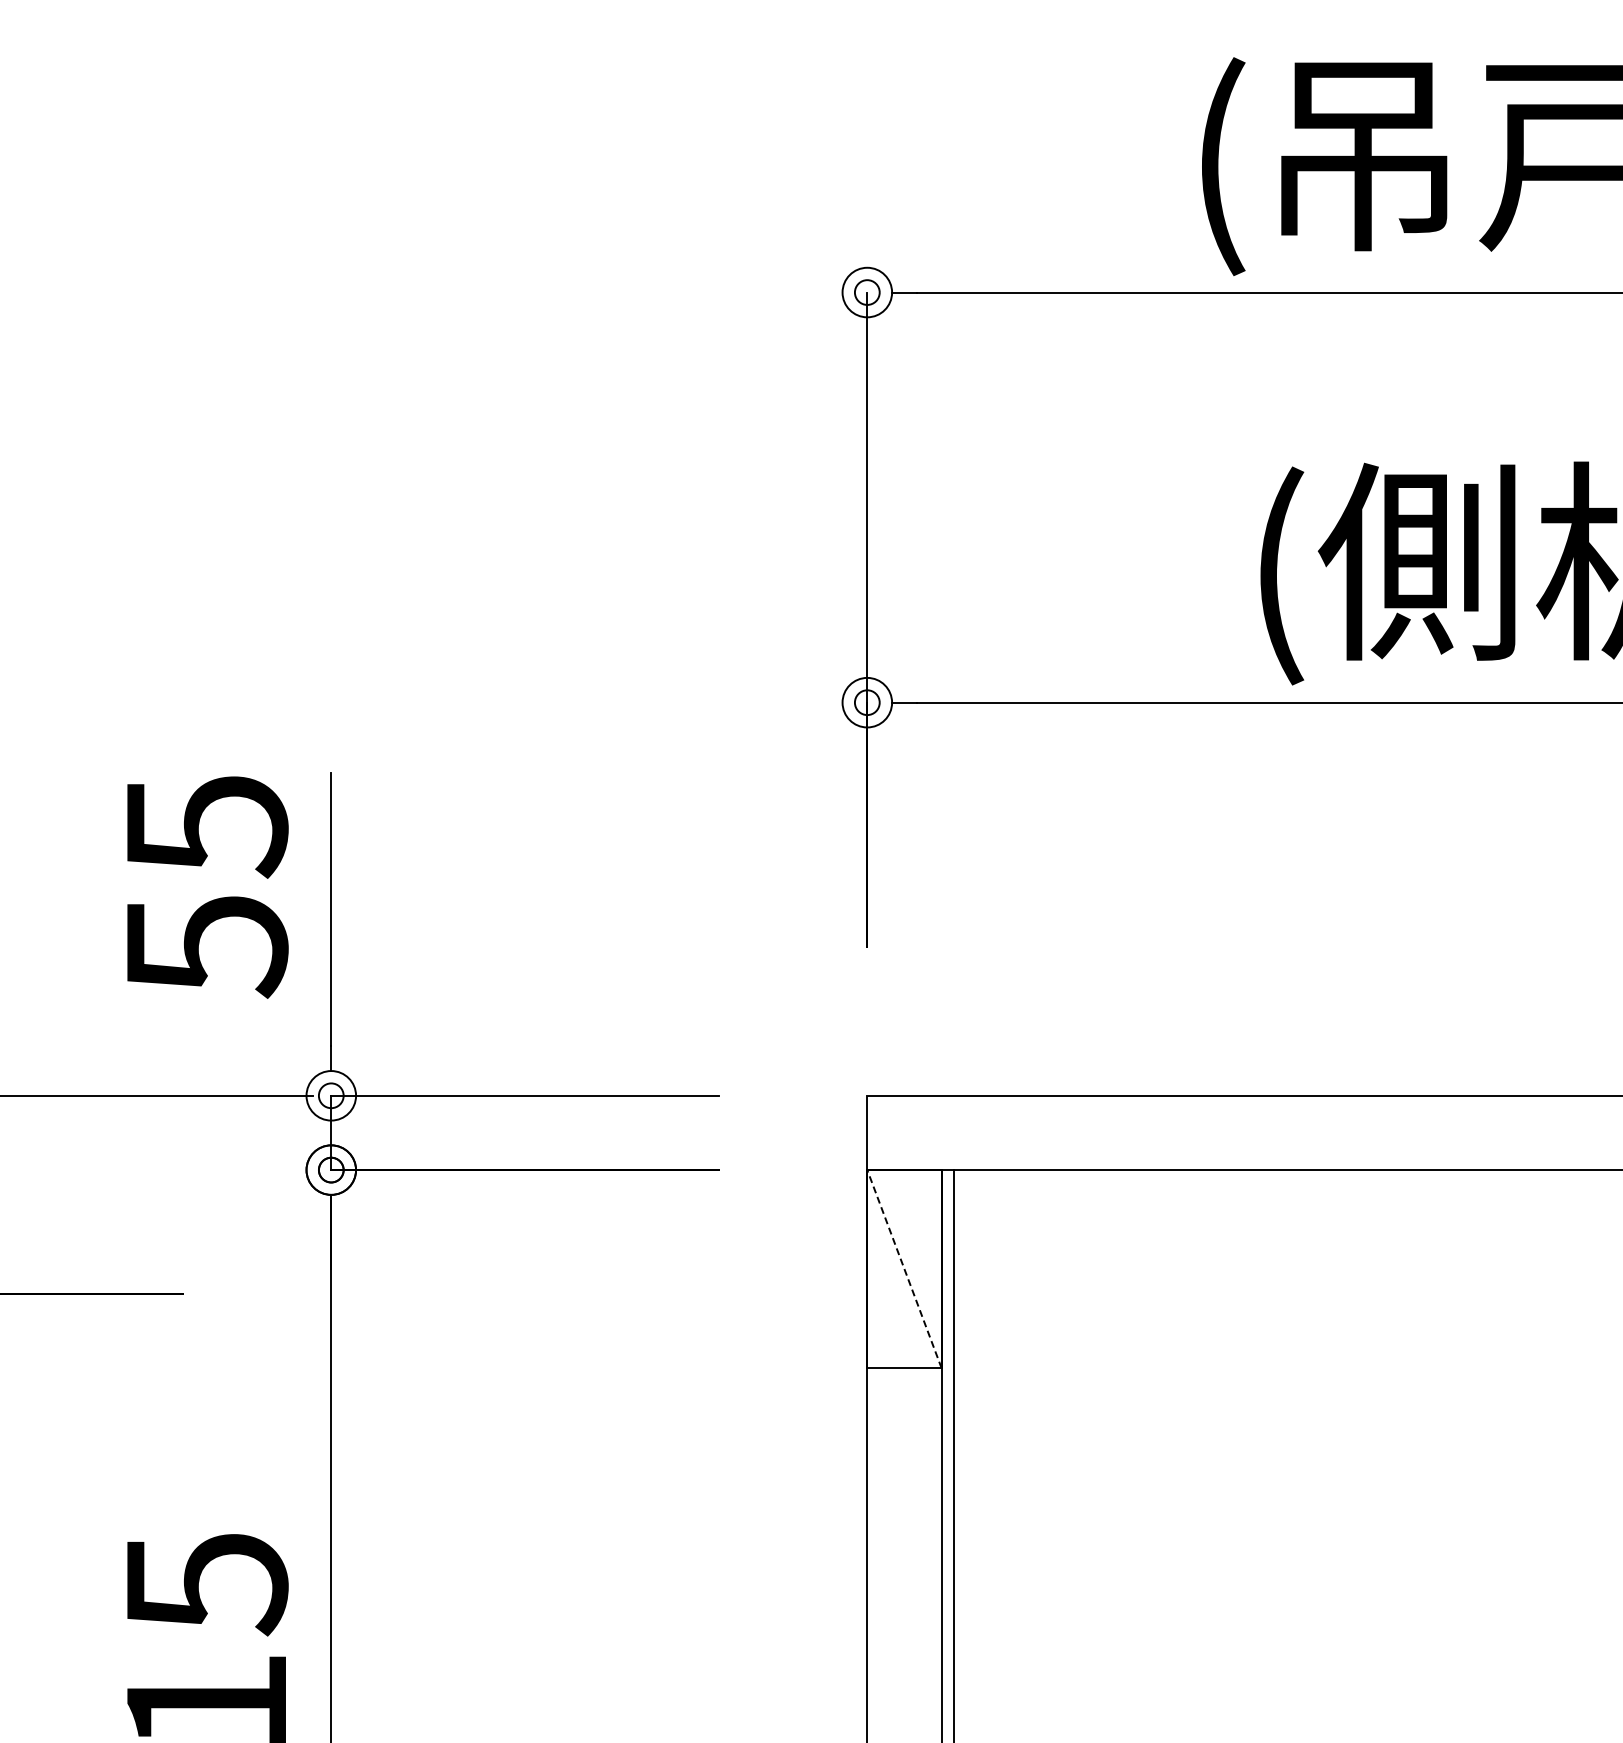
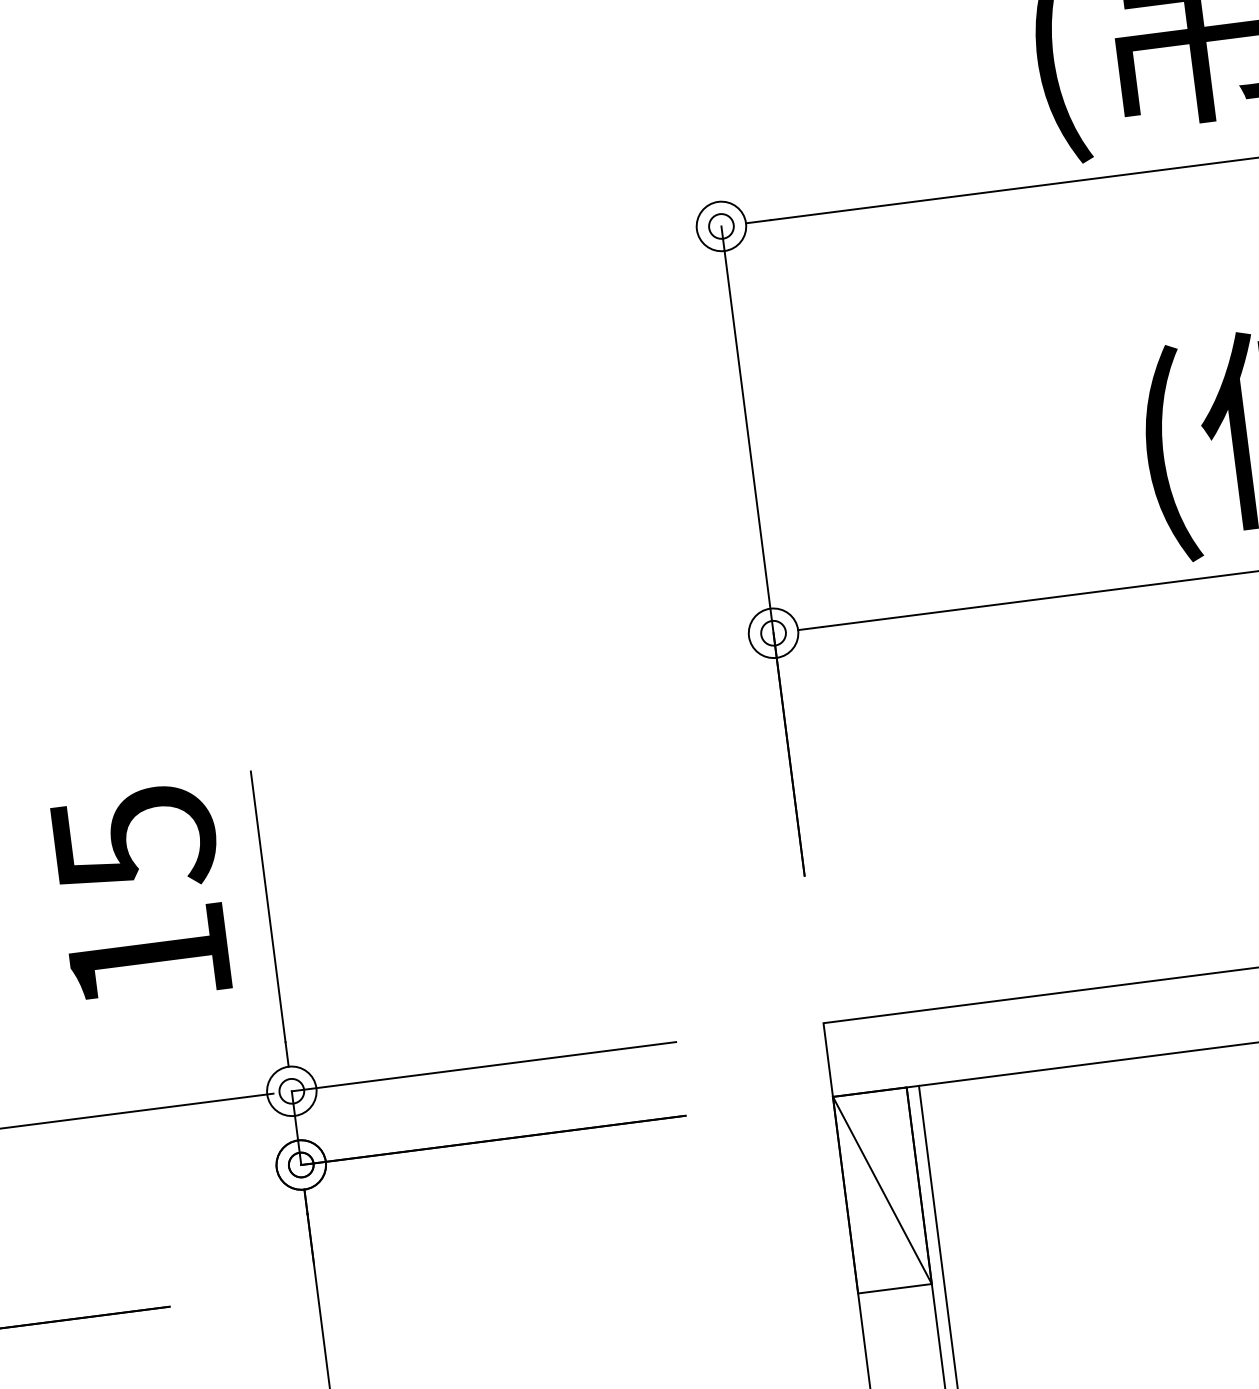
text: (207, 947) -> (150, 959), 55 -> 15
line: (904, 1269) -> (882, 1190), dashed -> solid

